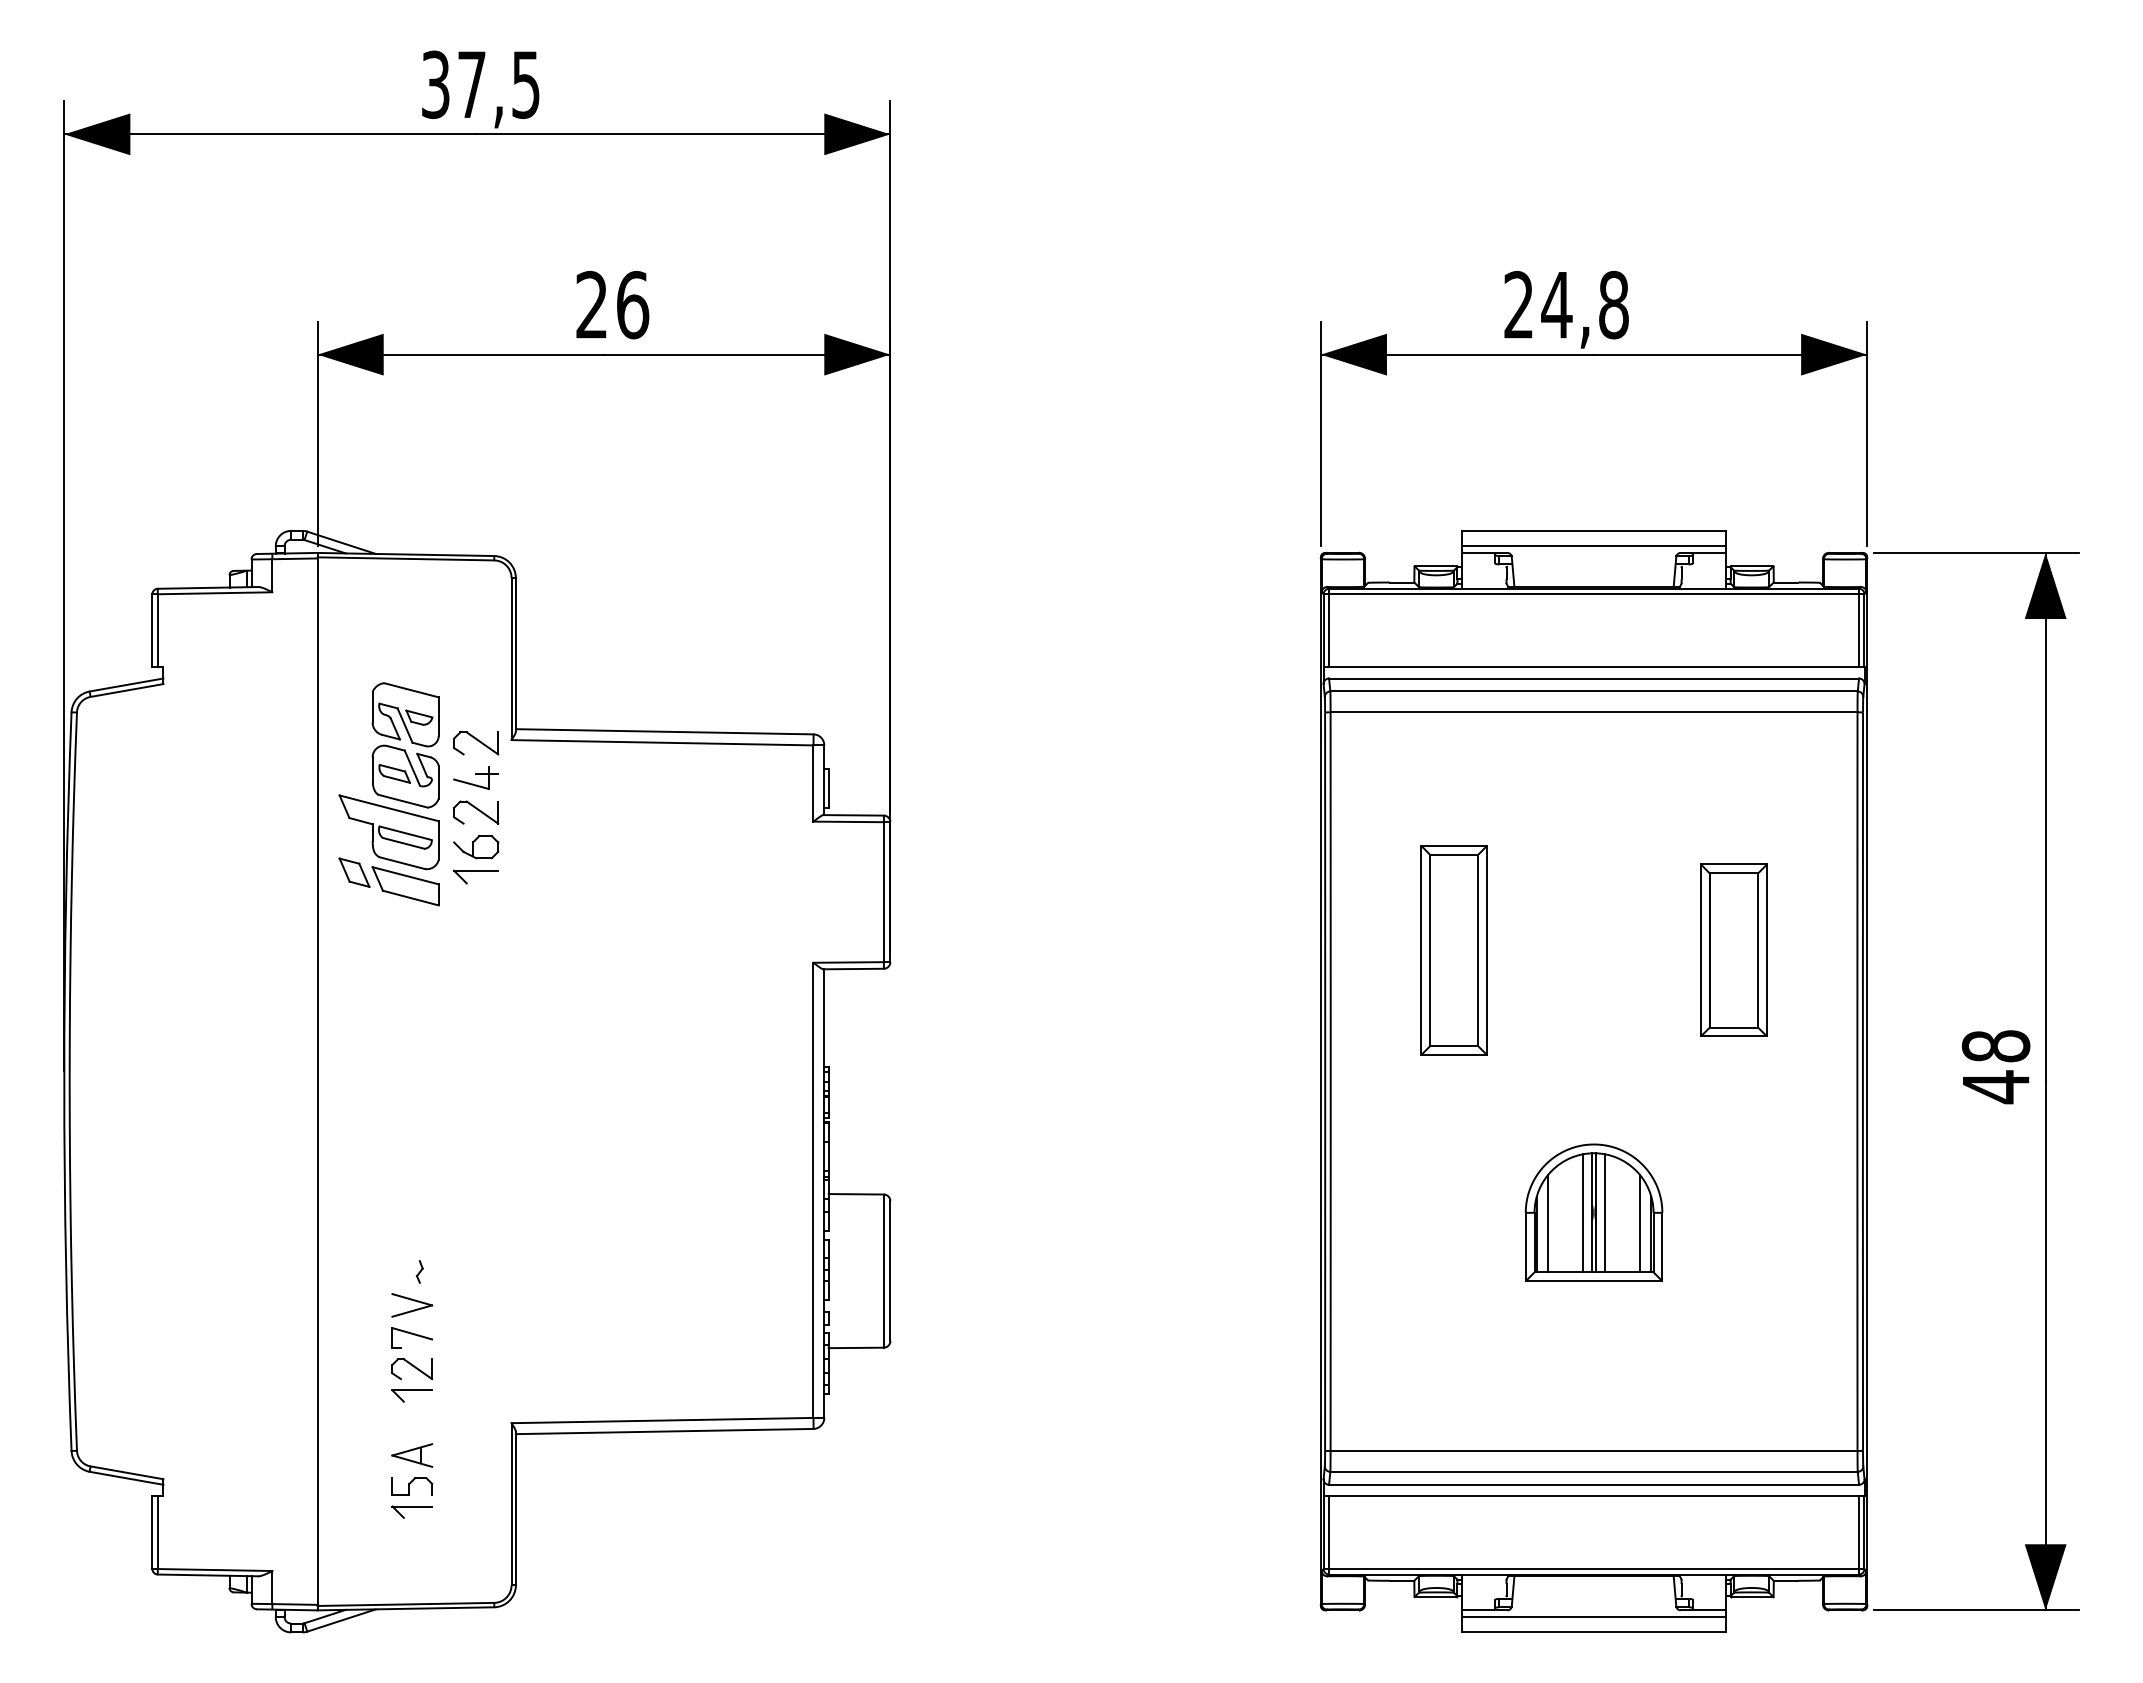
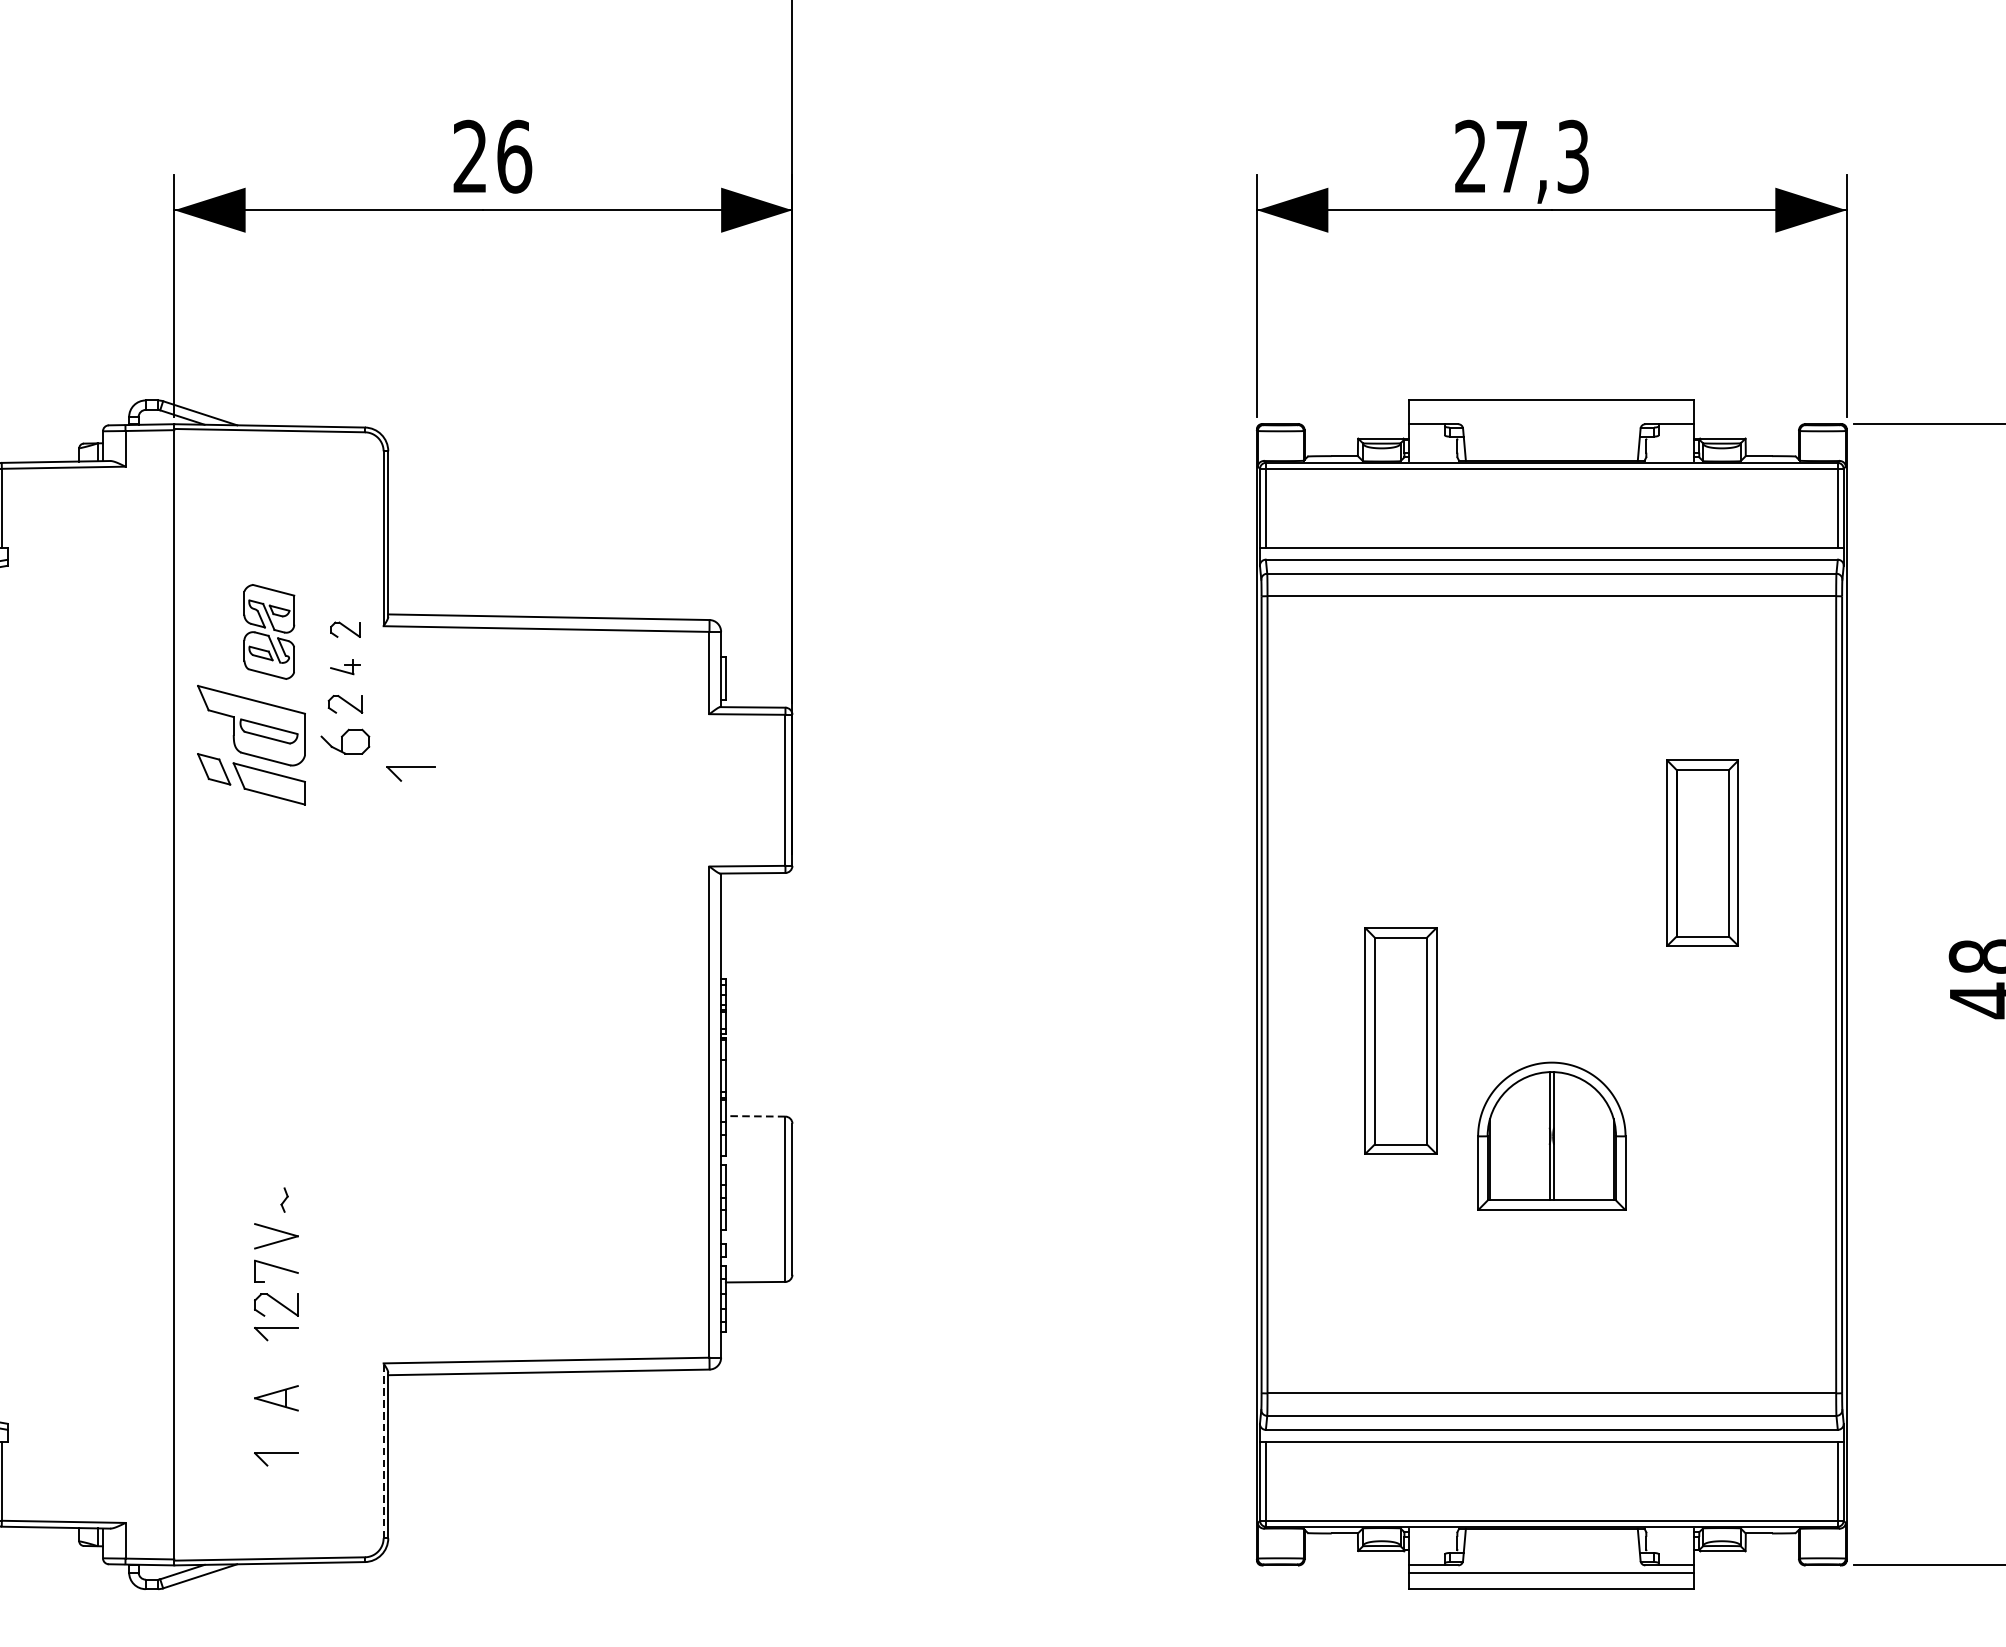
text: (1584, 305) -> (1541, 157), 24,8 -> 27,3
line: (1593, 546) -> (1551, 417), removed
part: (476, 743) -> (345, 629), size x0.6
part: (405, 745) -> (269, 632), size x0.7
part: (475, 777) -> (344, 666), size x0.6
part: (476, 812) -> (345, 704), size x0.7
part: (475, 876) -> (410, 773), moved
part: (1453, 950) -> (1400, 1041), moved
line: (856, 1194) -> (755, 1116), solid -> dashed
line: (1582, 1213) -> (1539, 1137), removed
line: (1605, 1213) -> (1564, 1137), removed
line: (1547, 1223) -> (1501, 1147), removed
line: (1640, 1223) -> (1601, 1147), removed
part: (412, 1486) -> (276, 1431), removed
line: (511, 1503) -> (383, 1450), solid -> dashed

